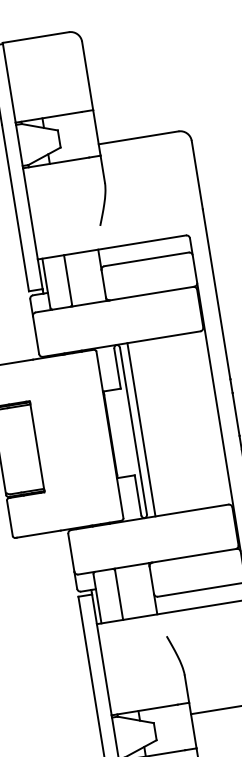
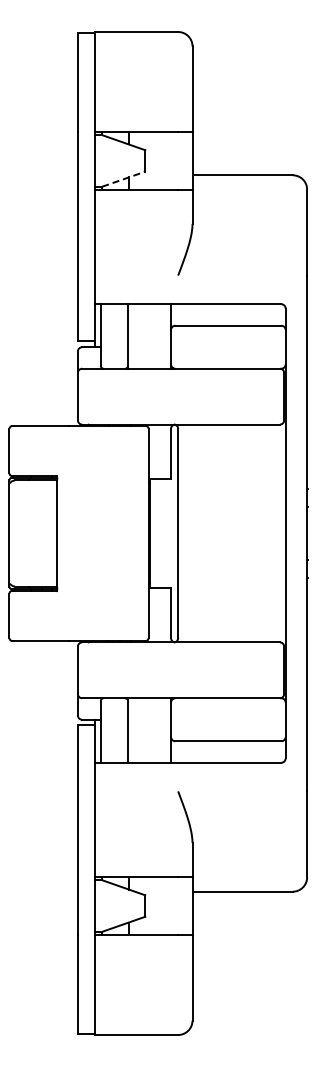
line: (44, 156) -> (123, 179), solid -> dashed
line: (141, 429) -> (188, 533), removed

